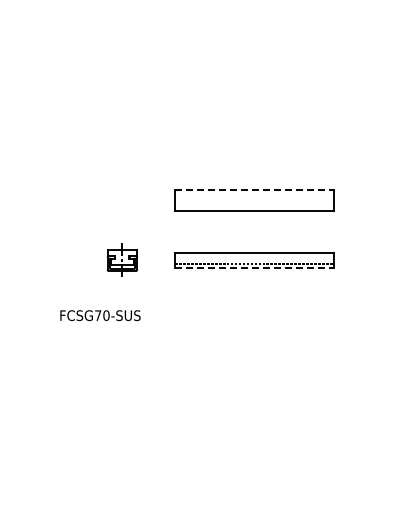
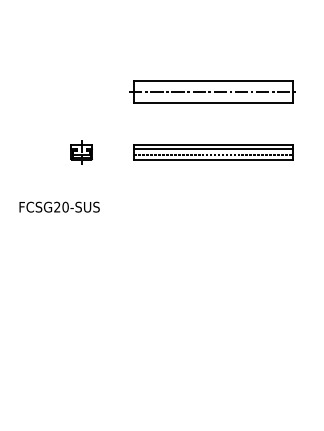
line: (255, 189) -> (214, 81), dashed -> solid
line: (254, 200) -> (213, 92), added
line: (254, 257) -> (213, 149), added
part: (122, 260) -> (81, 152), size x0.71
line: (255, 268) -> (214, 160), dashed -> solid
text: (98, 315) -> (57, 207), FCSG70-SUS -> FCSG20-SUS

